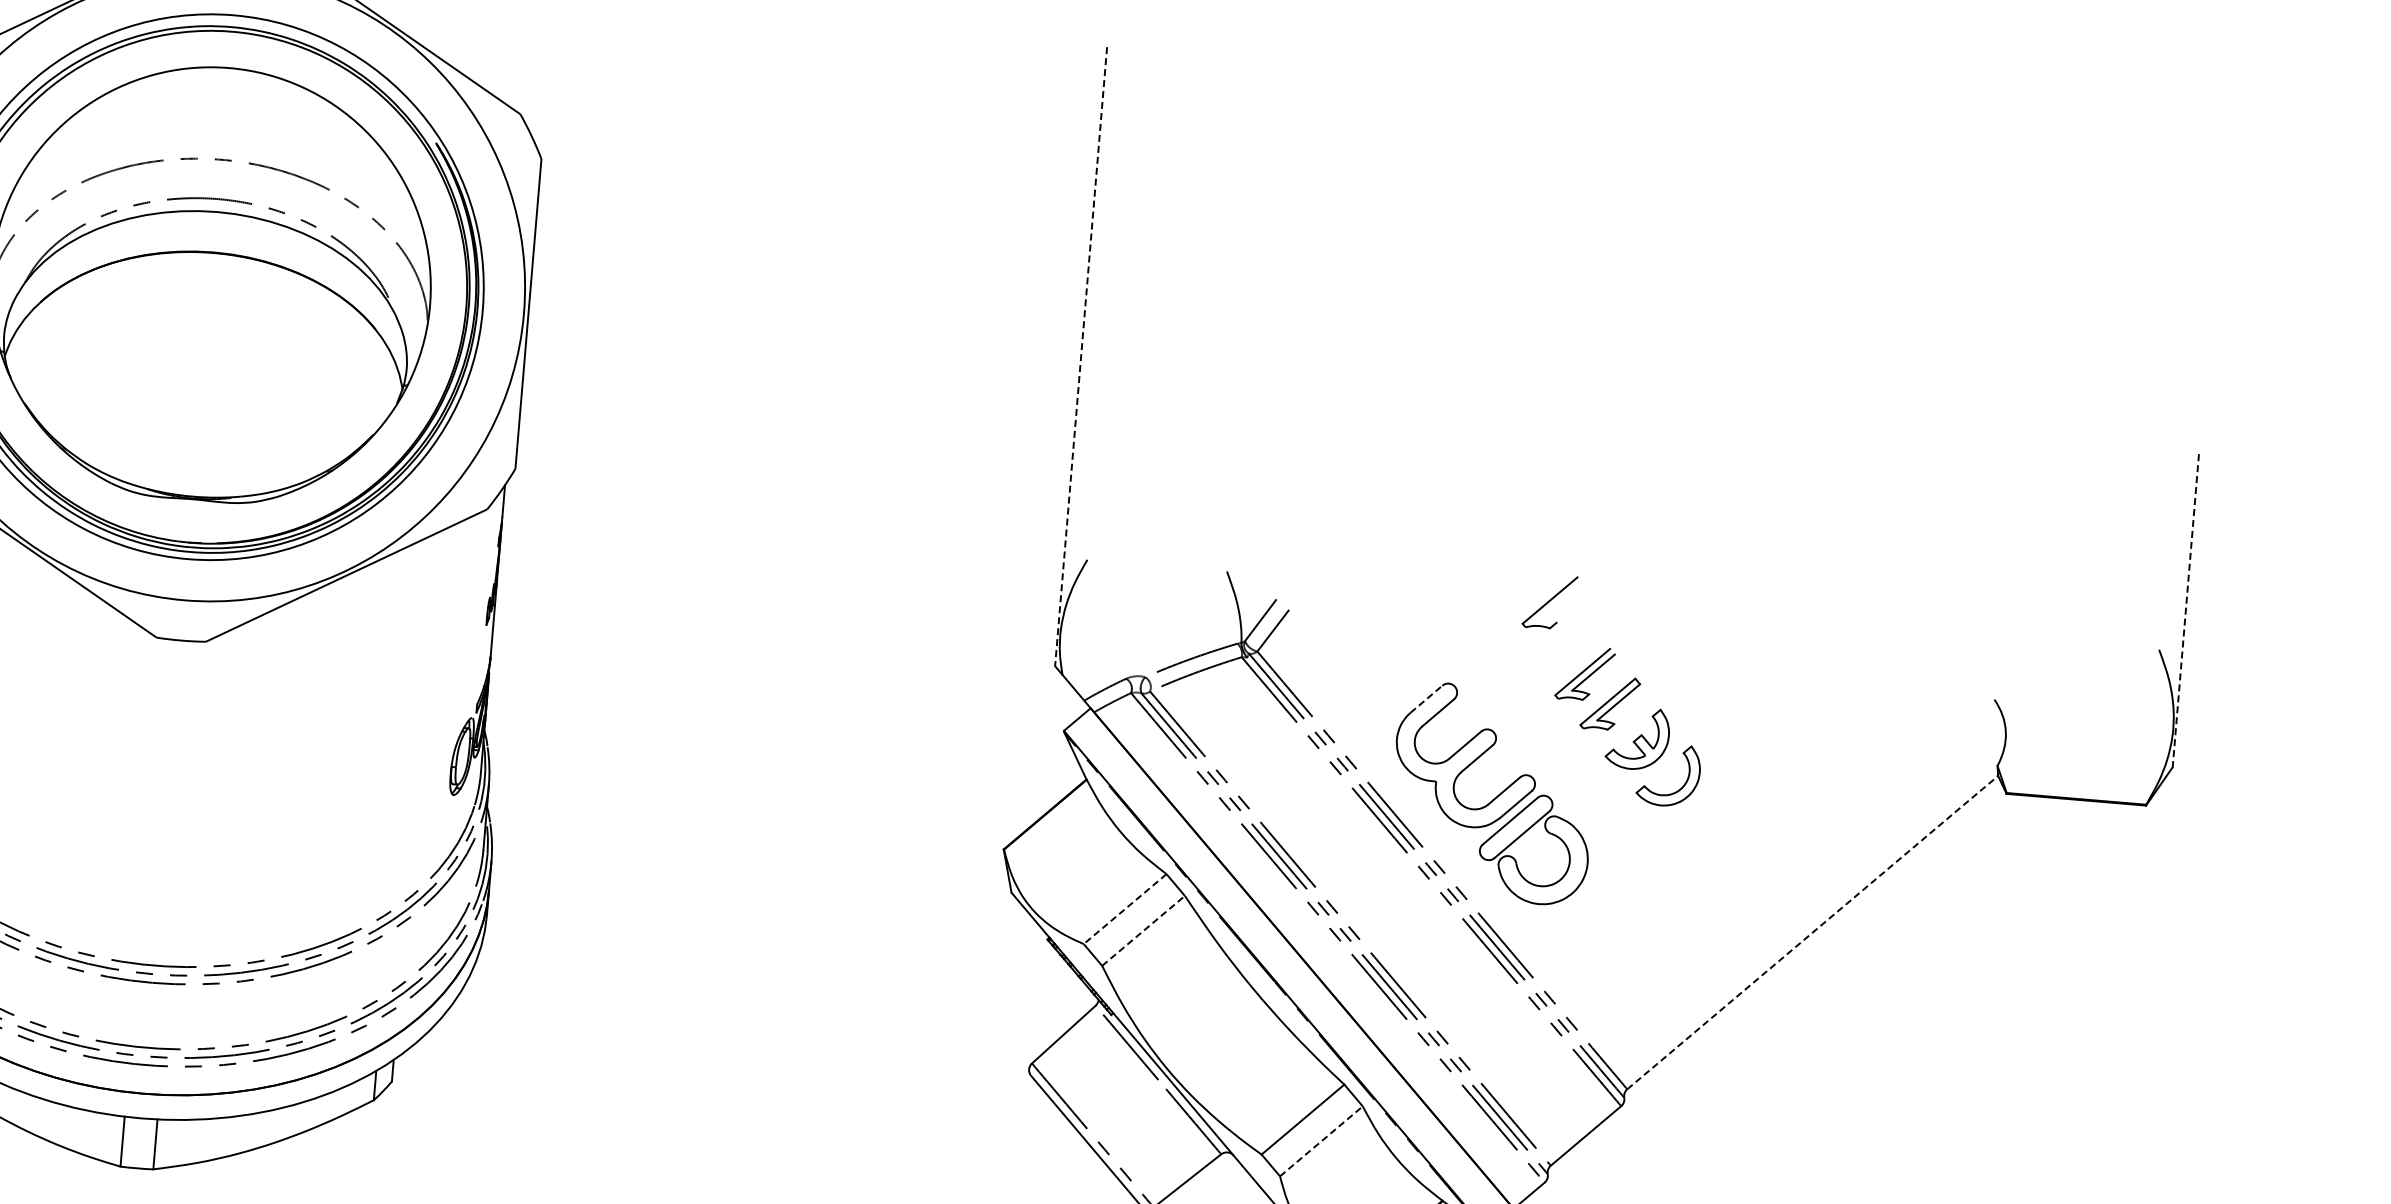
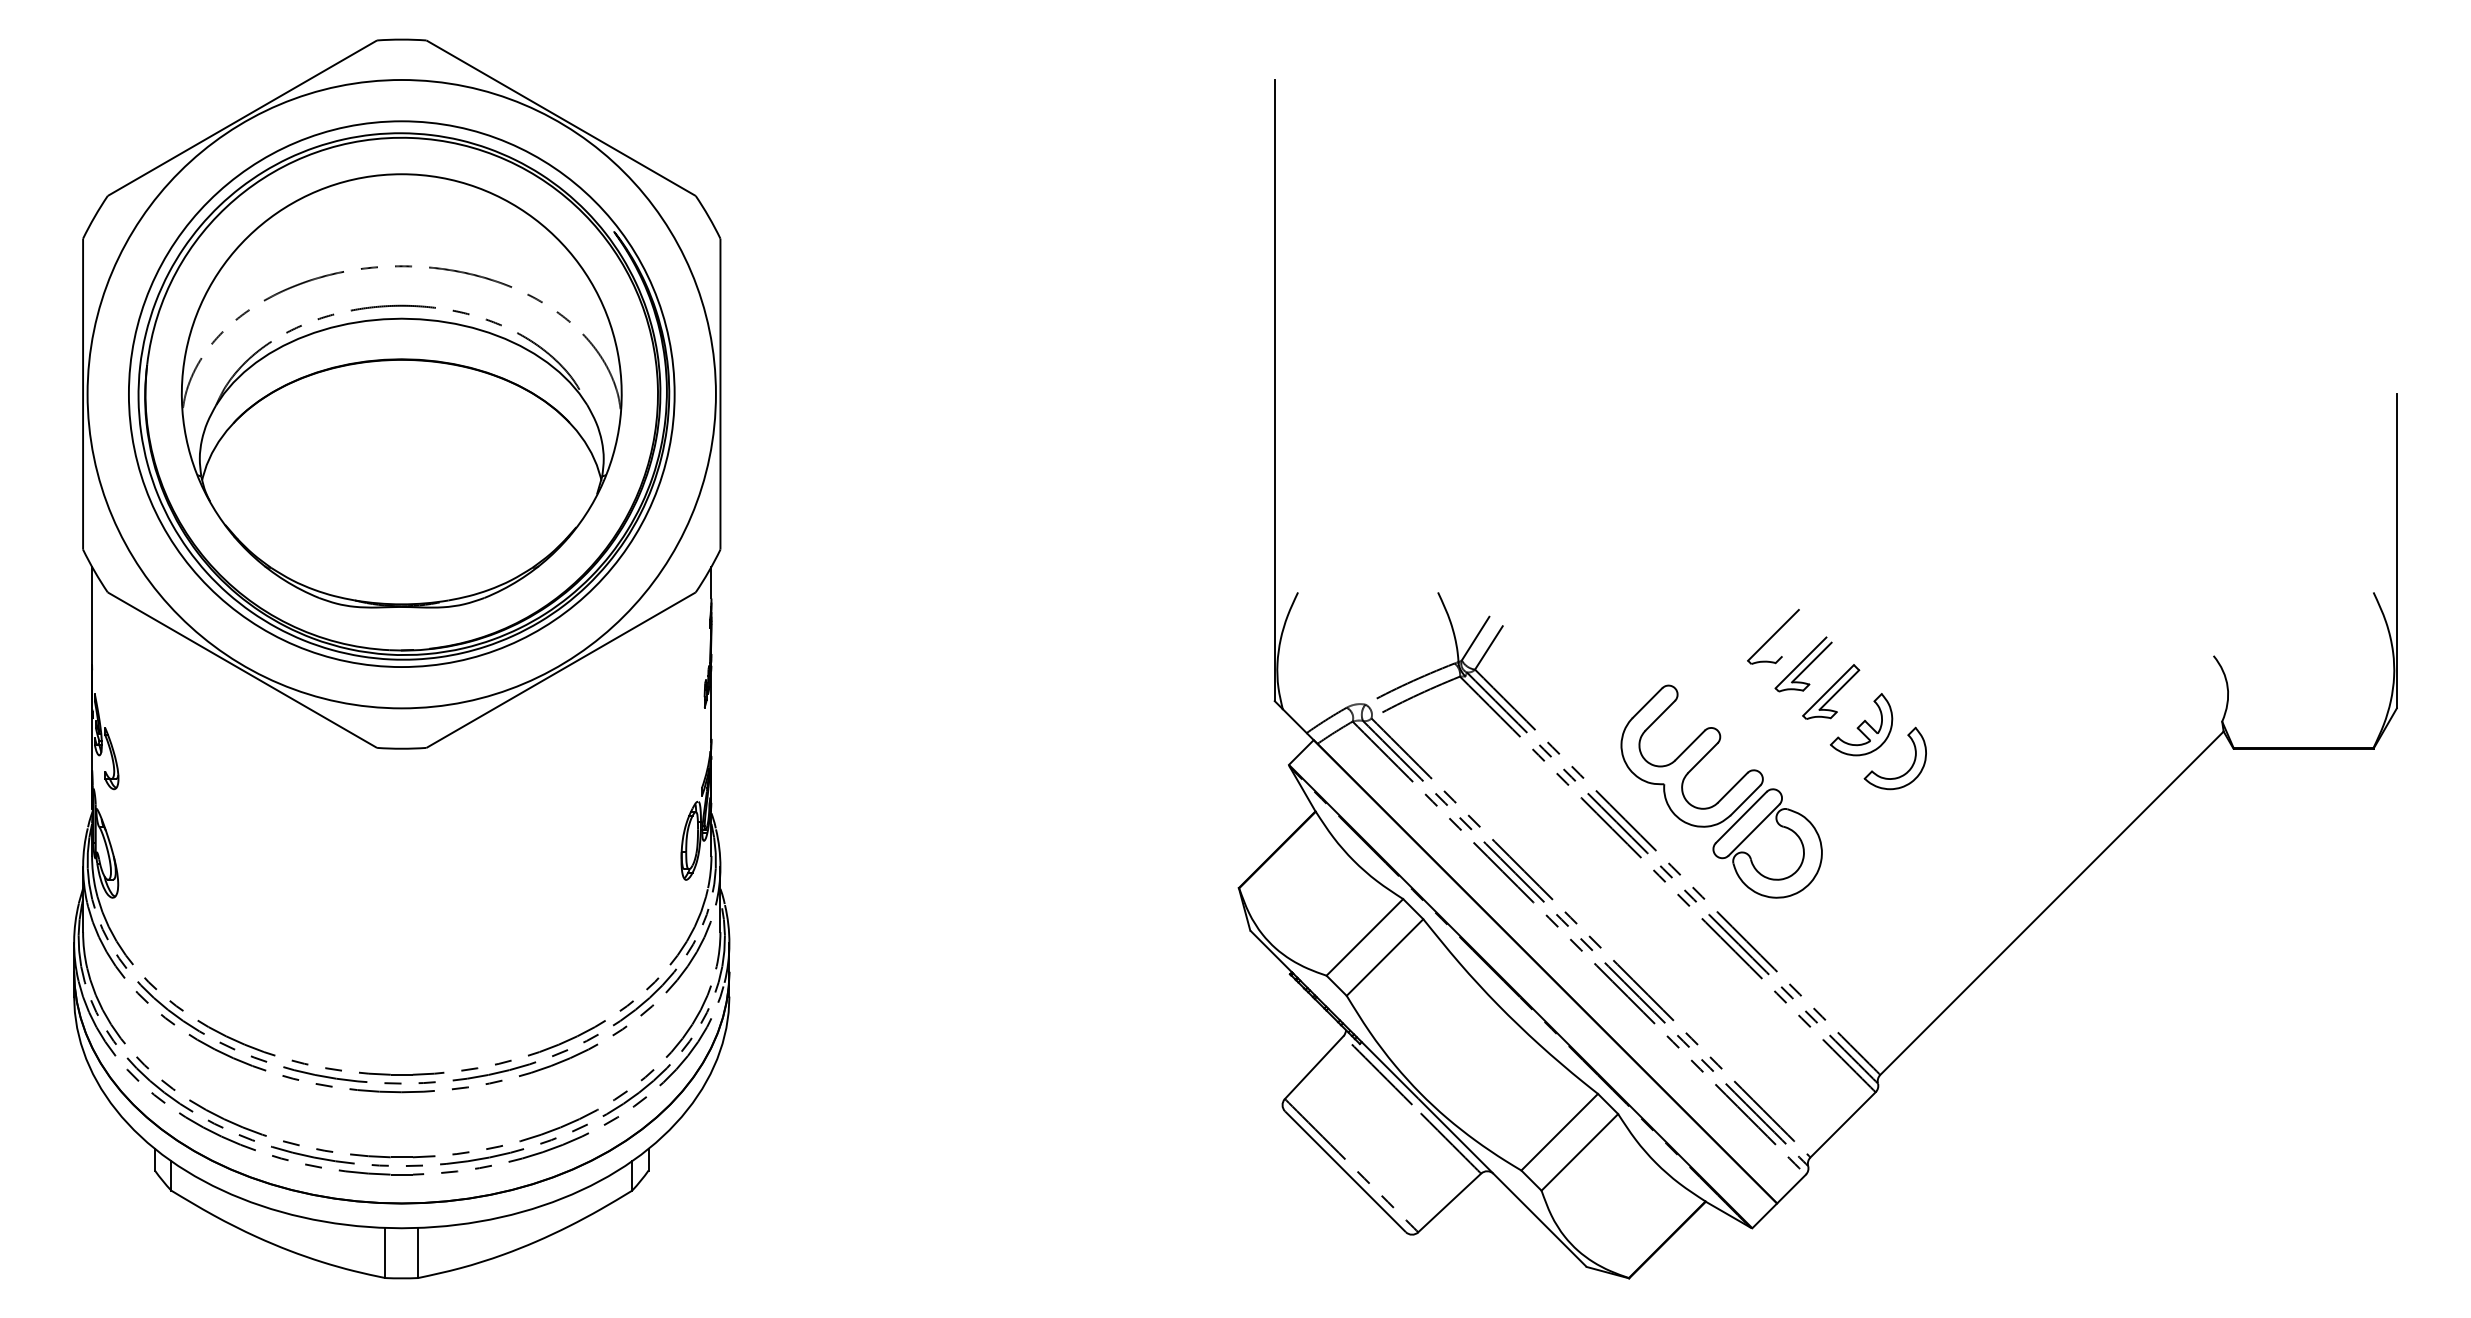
line: (1080, 356) -> (1274, 390), dashed -> solid
part: (1549, 601) -> (1773, 636), moved
line: (2185, 610) -> (2396, 551), dashed -> solid
line: (1426, 699) -> (1647, 703), dashed -> solid
line: (1124, 909) -> (1364, 937), dashed -> solid
line: (1144, 930) -> (1385, 957), dashed -> solid
line: (1813, 932) -> (2052, 903), dashed -> solid
line: (1322, 1141) -> (1580, 1152), dashed -> solid

